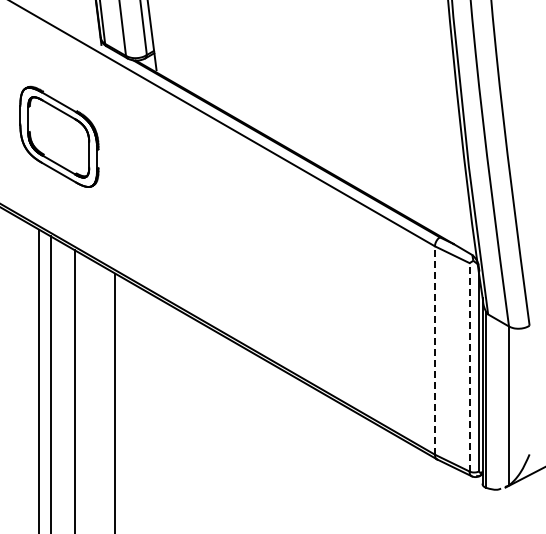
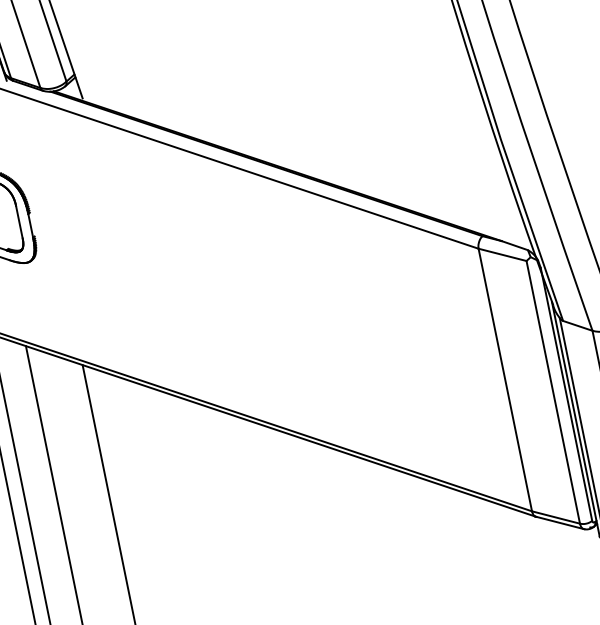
line: (434, 350) -> (504, 380), dashed -> solid
line: (469, 366) -> (552, 391), dashed -> solid

